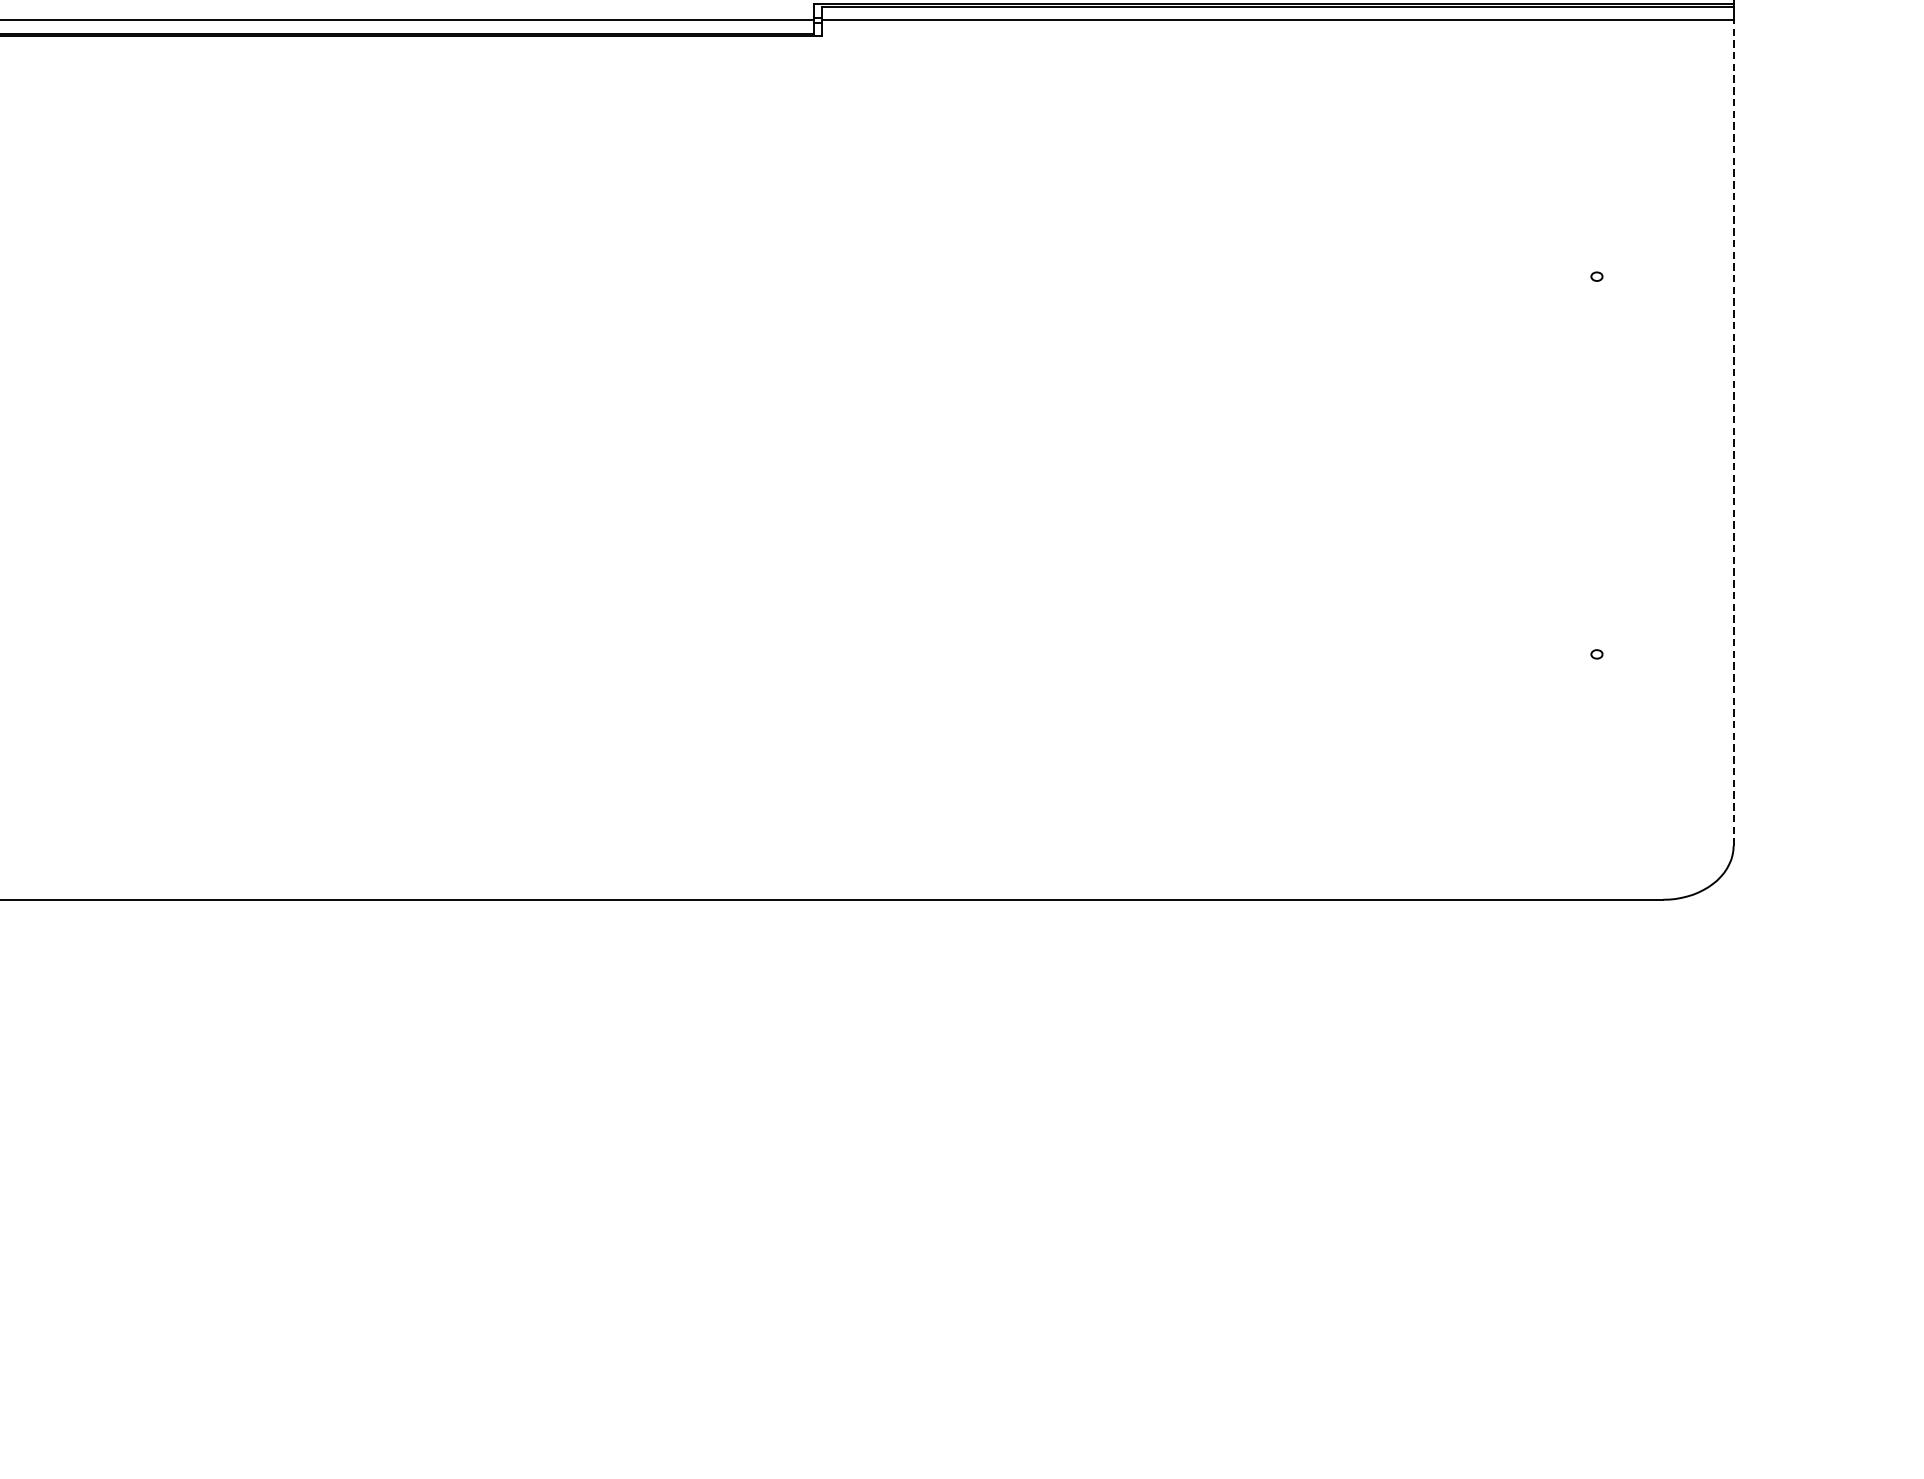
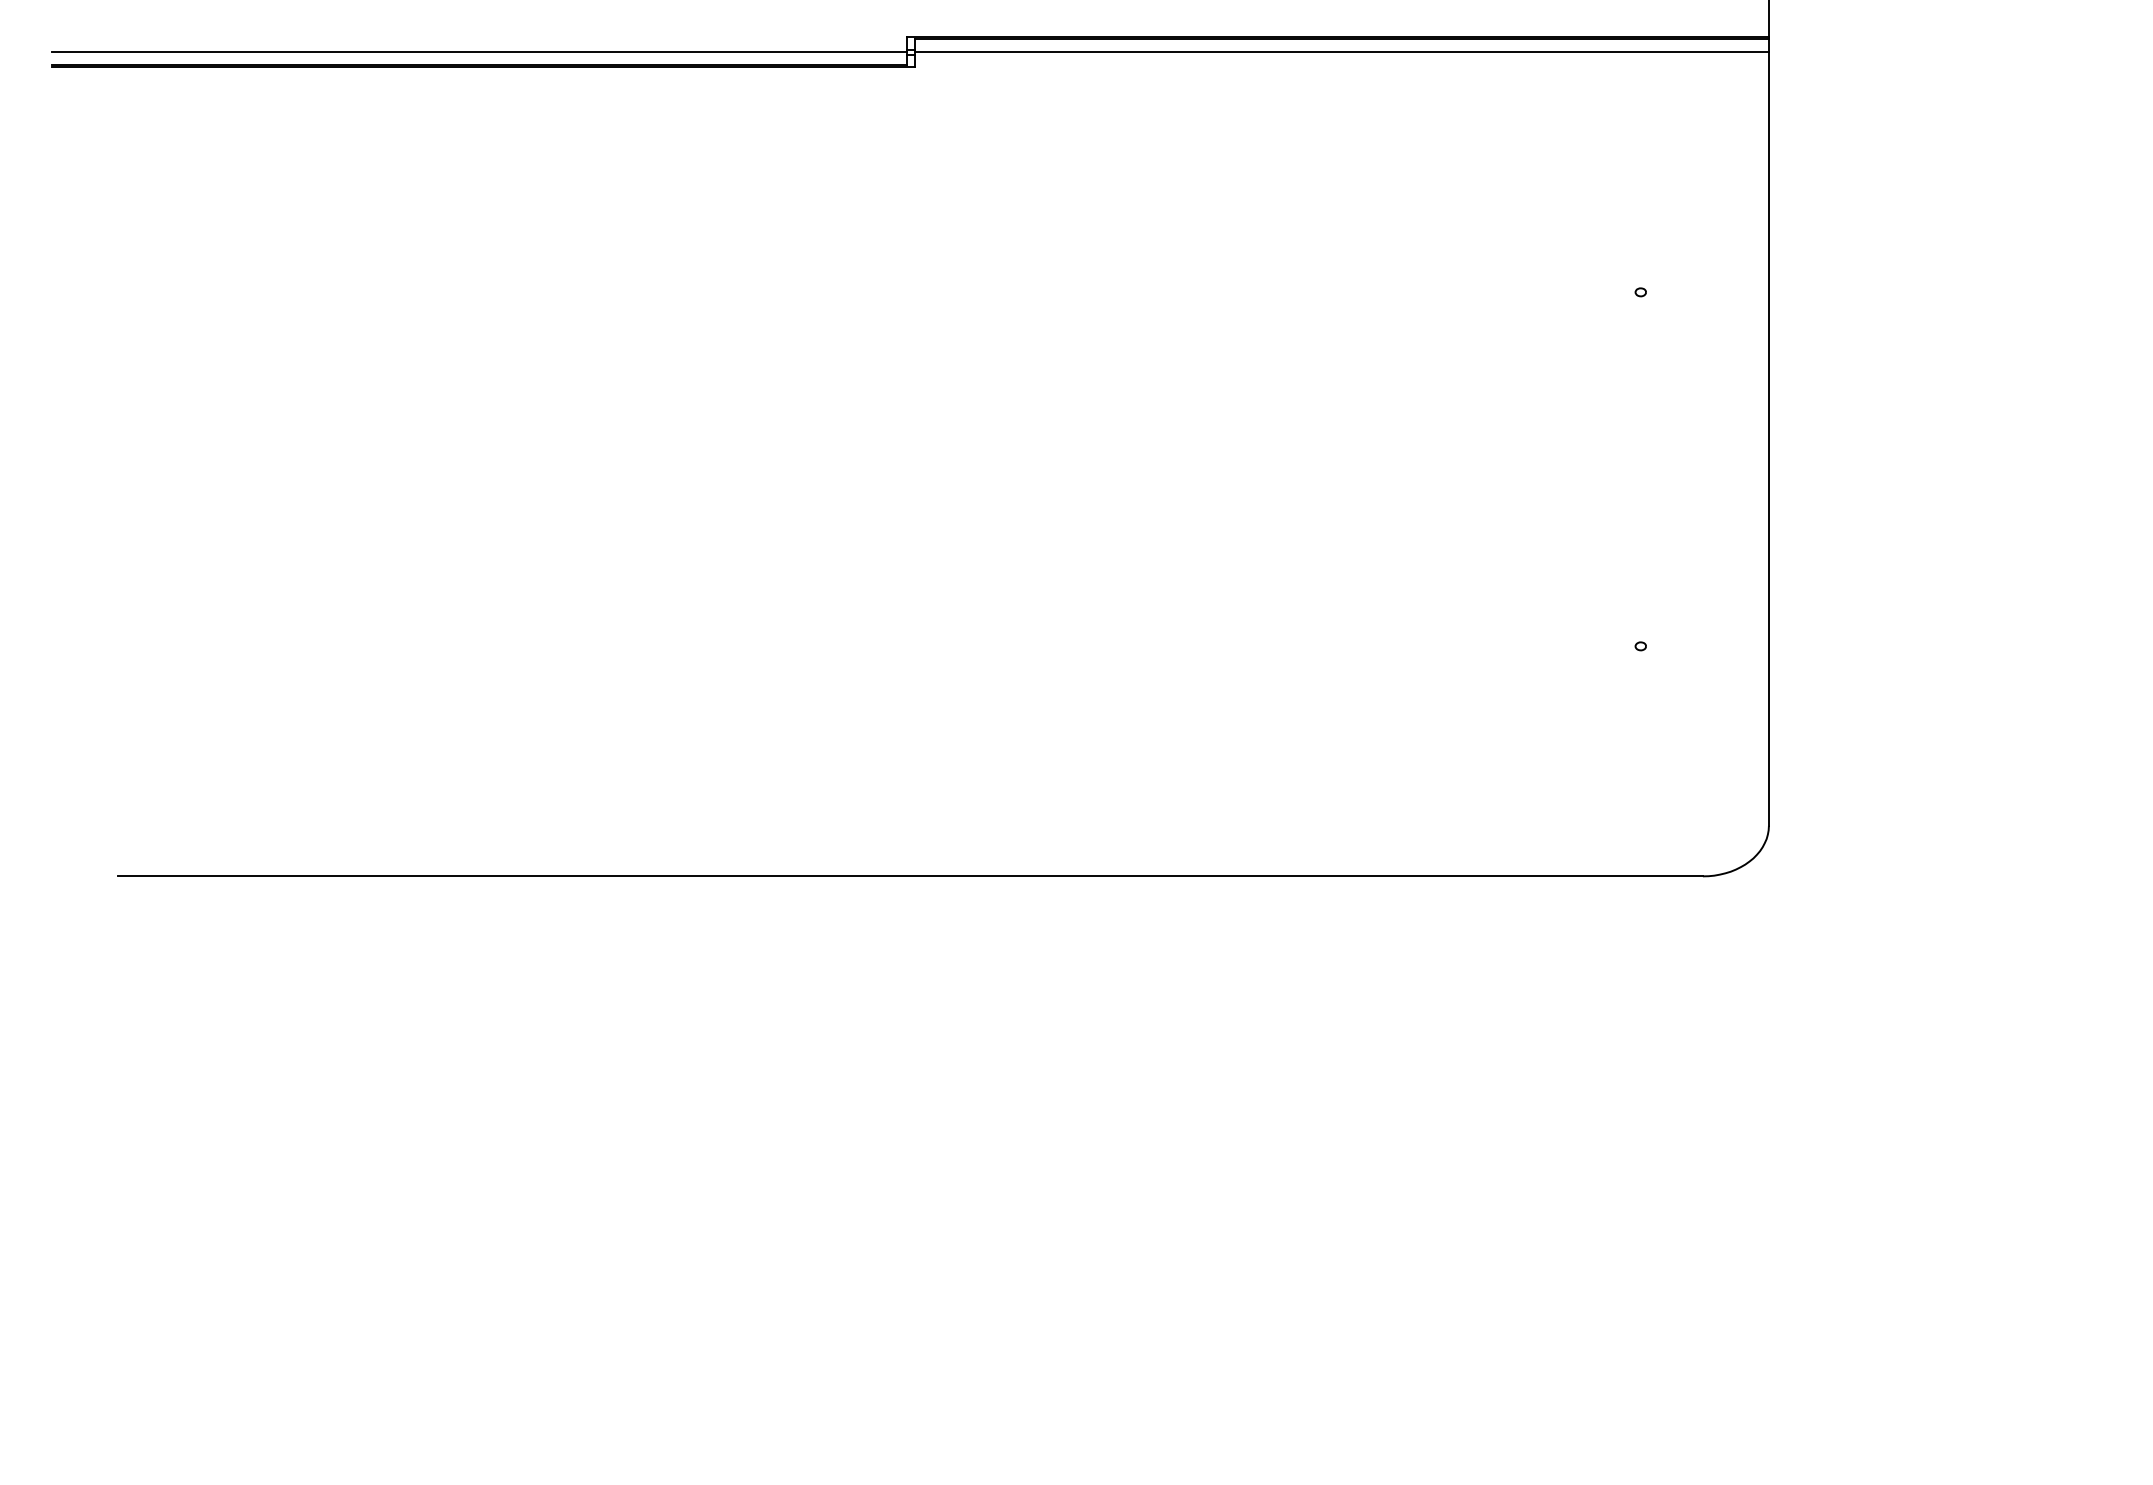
line: (1733, 432) -> (1768, 438), dashed -> solid

